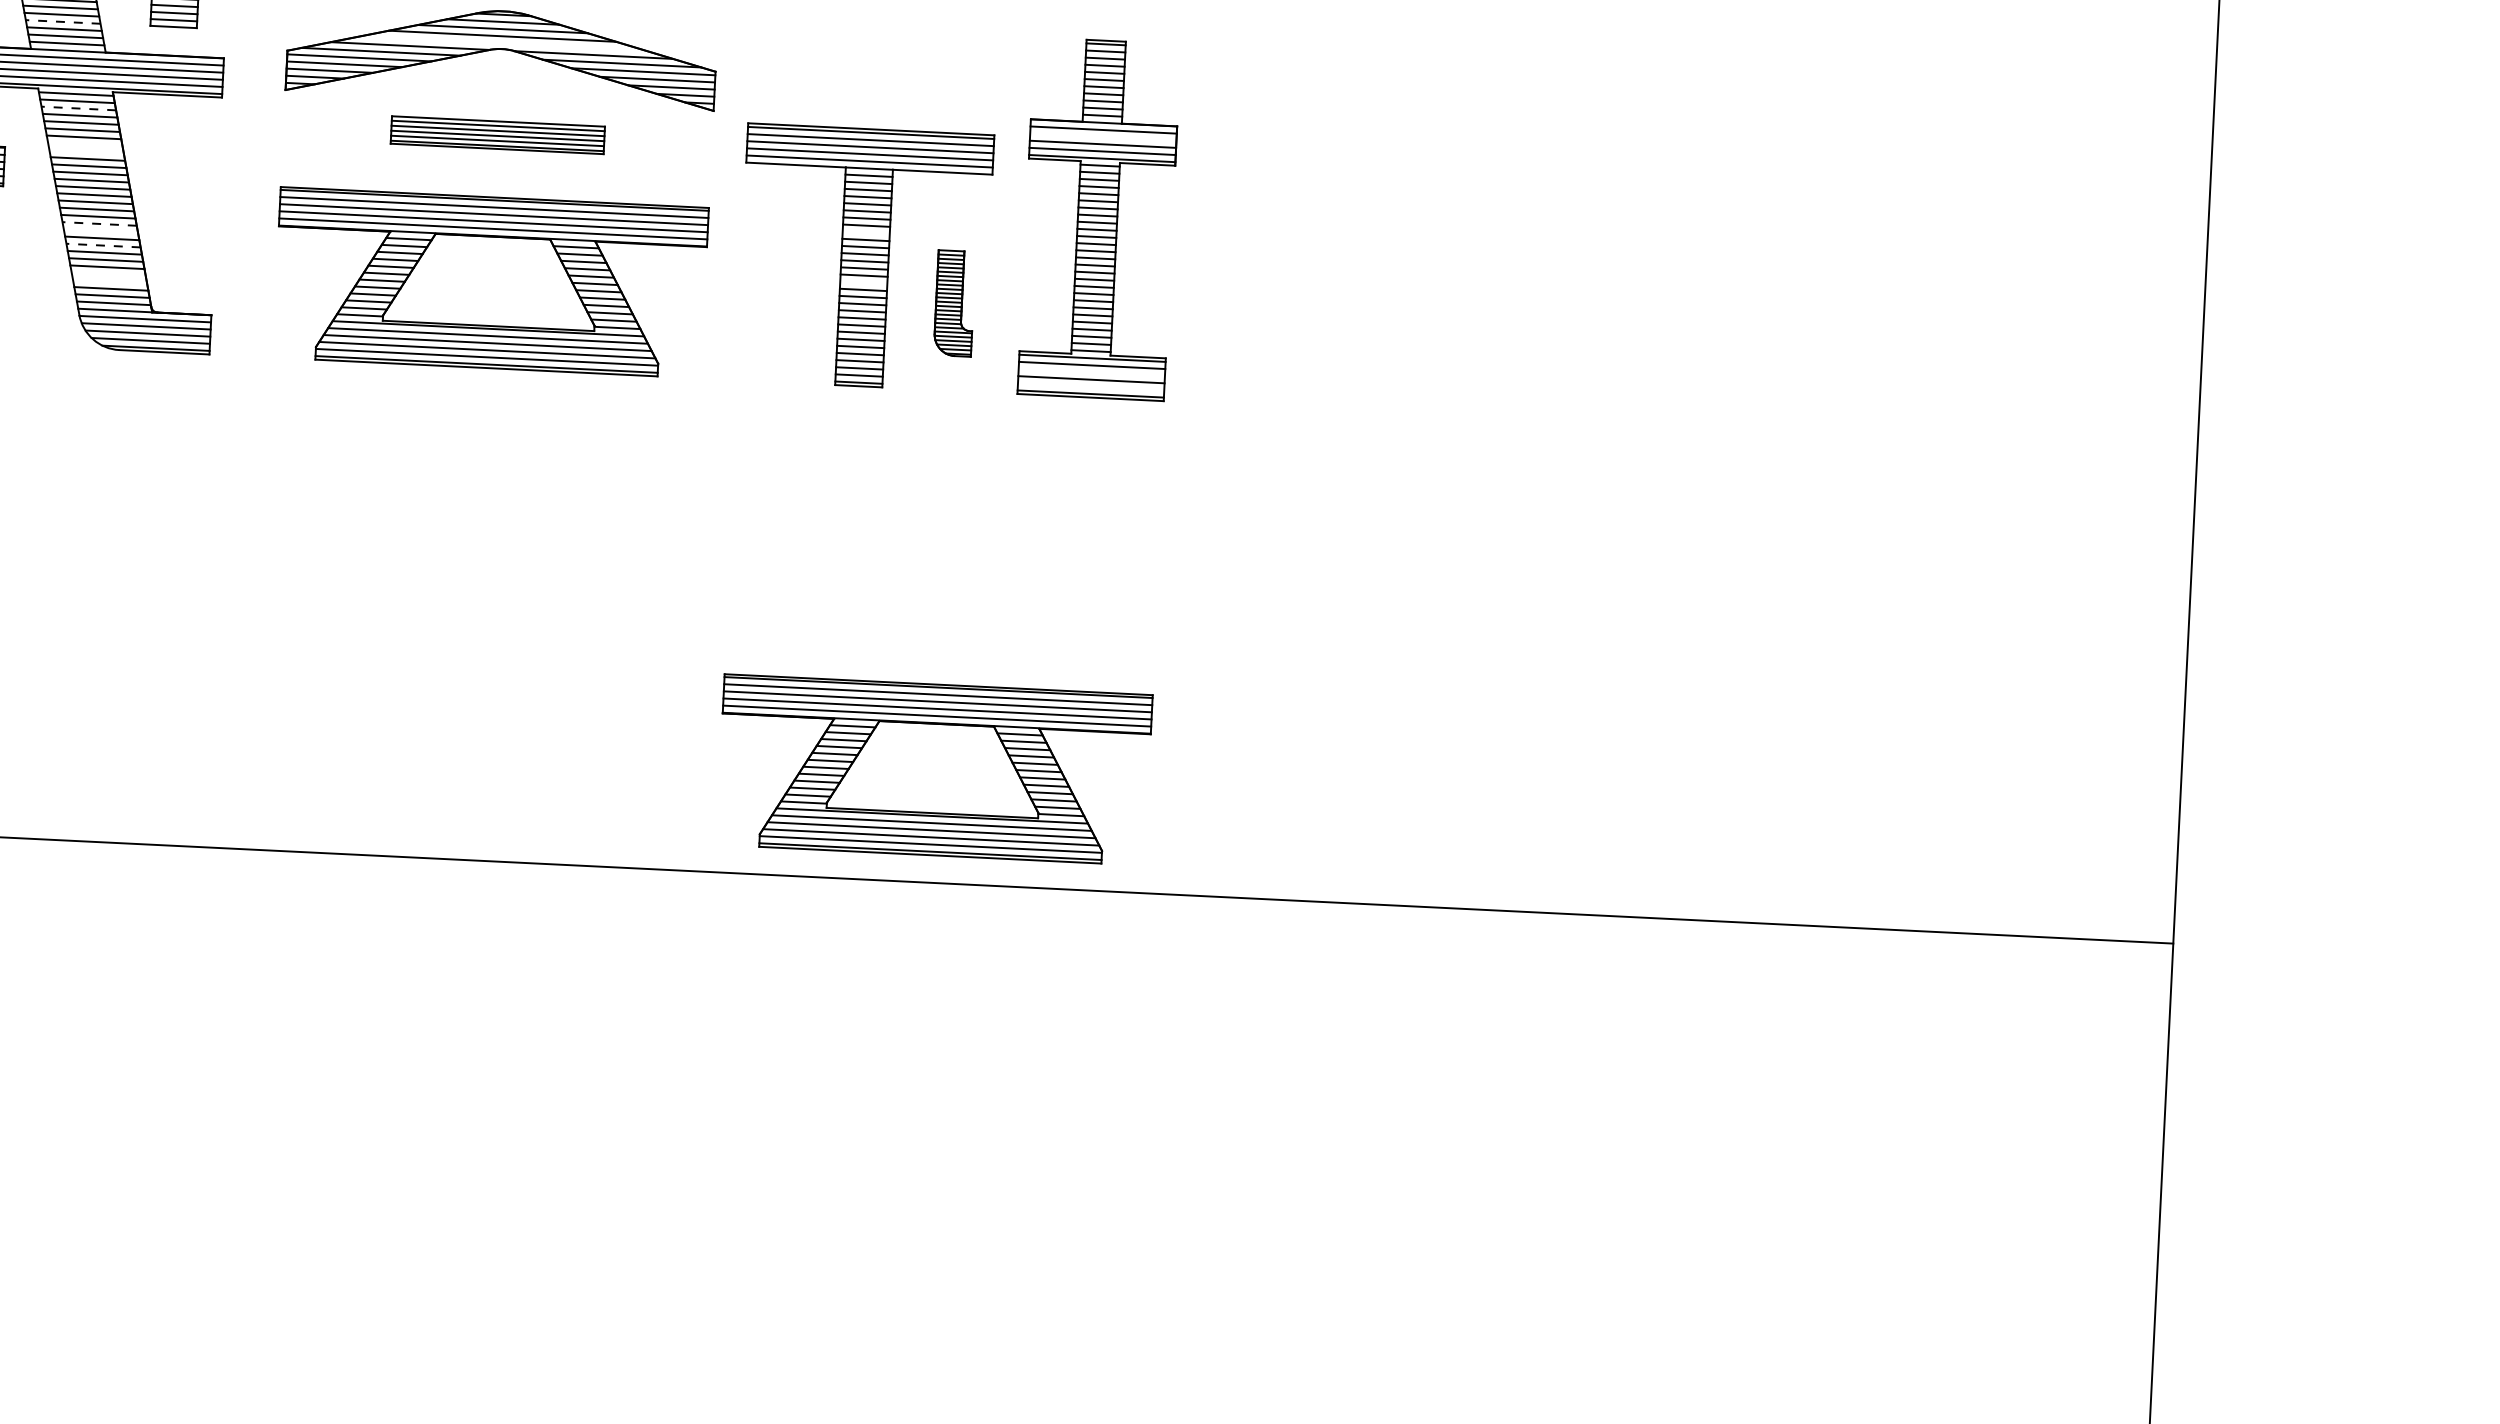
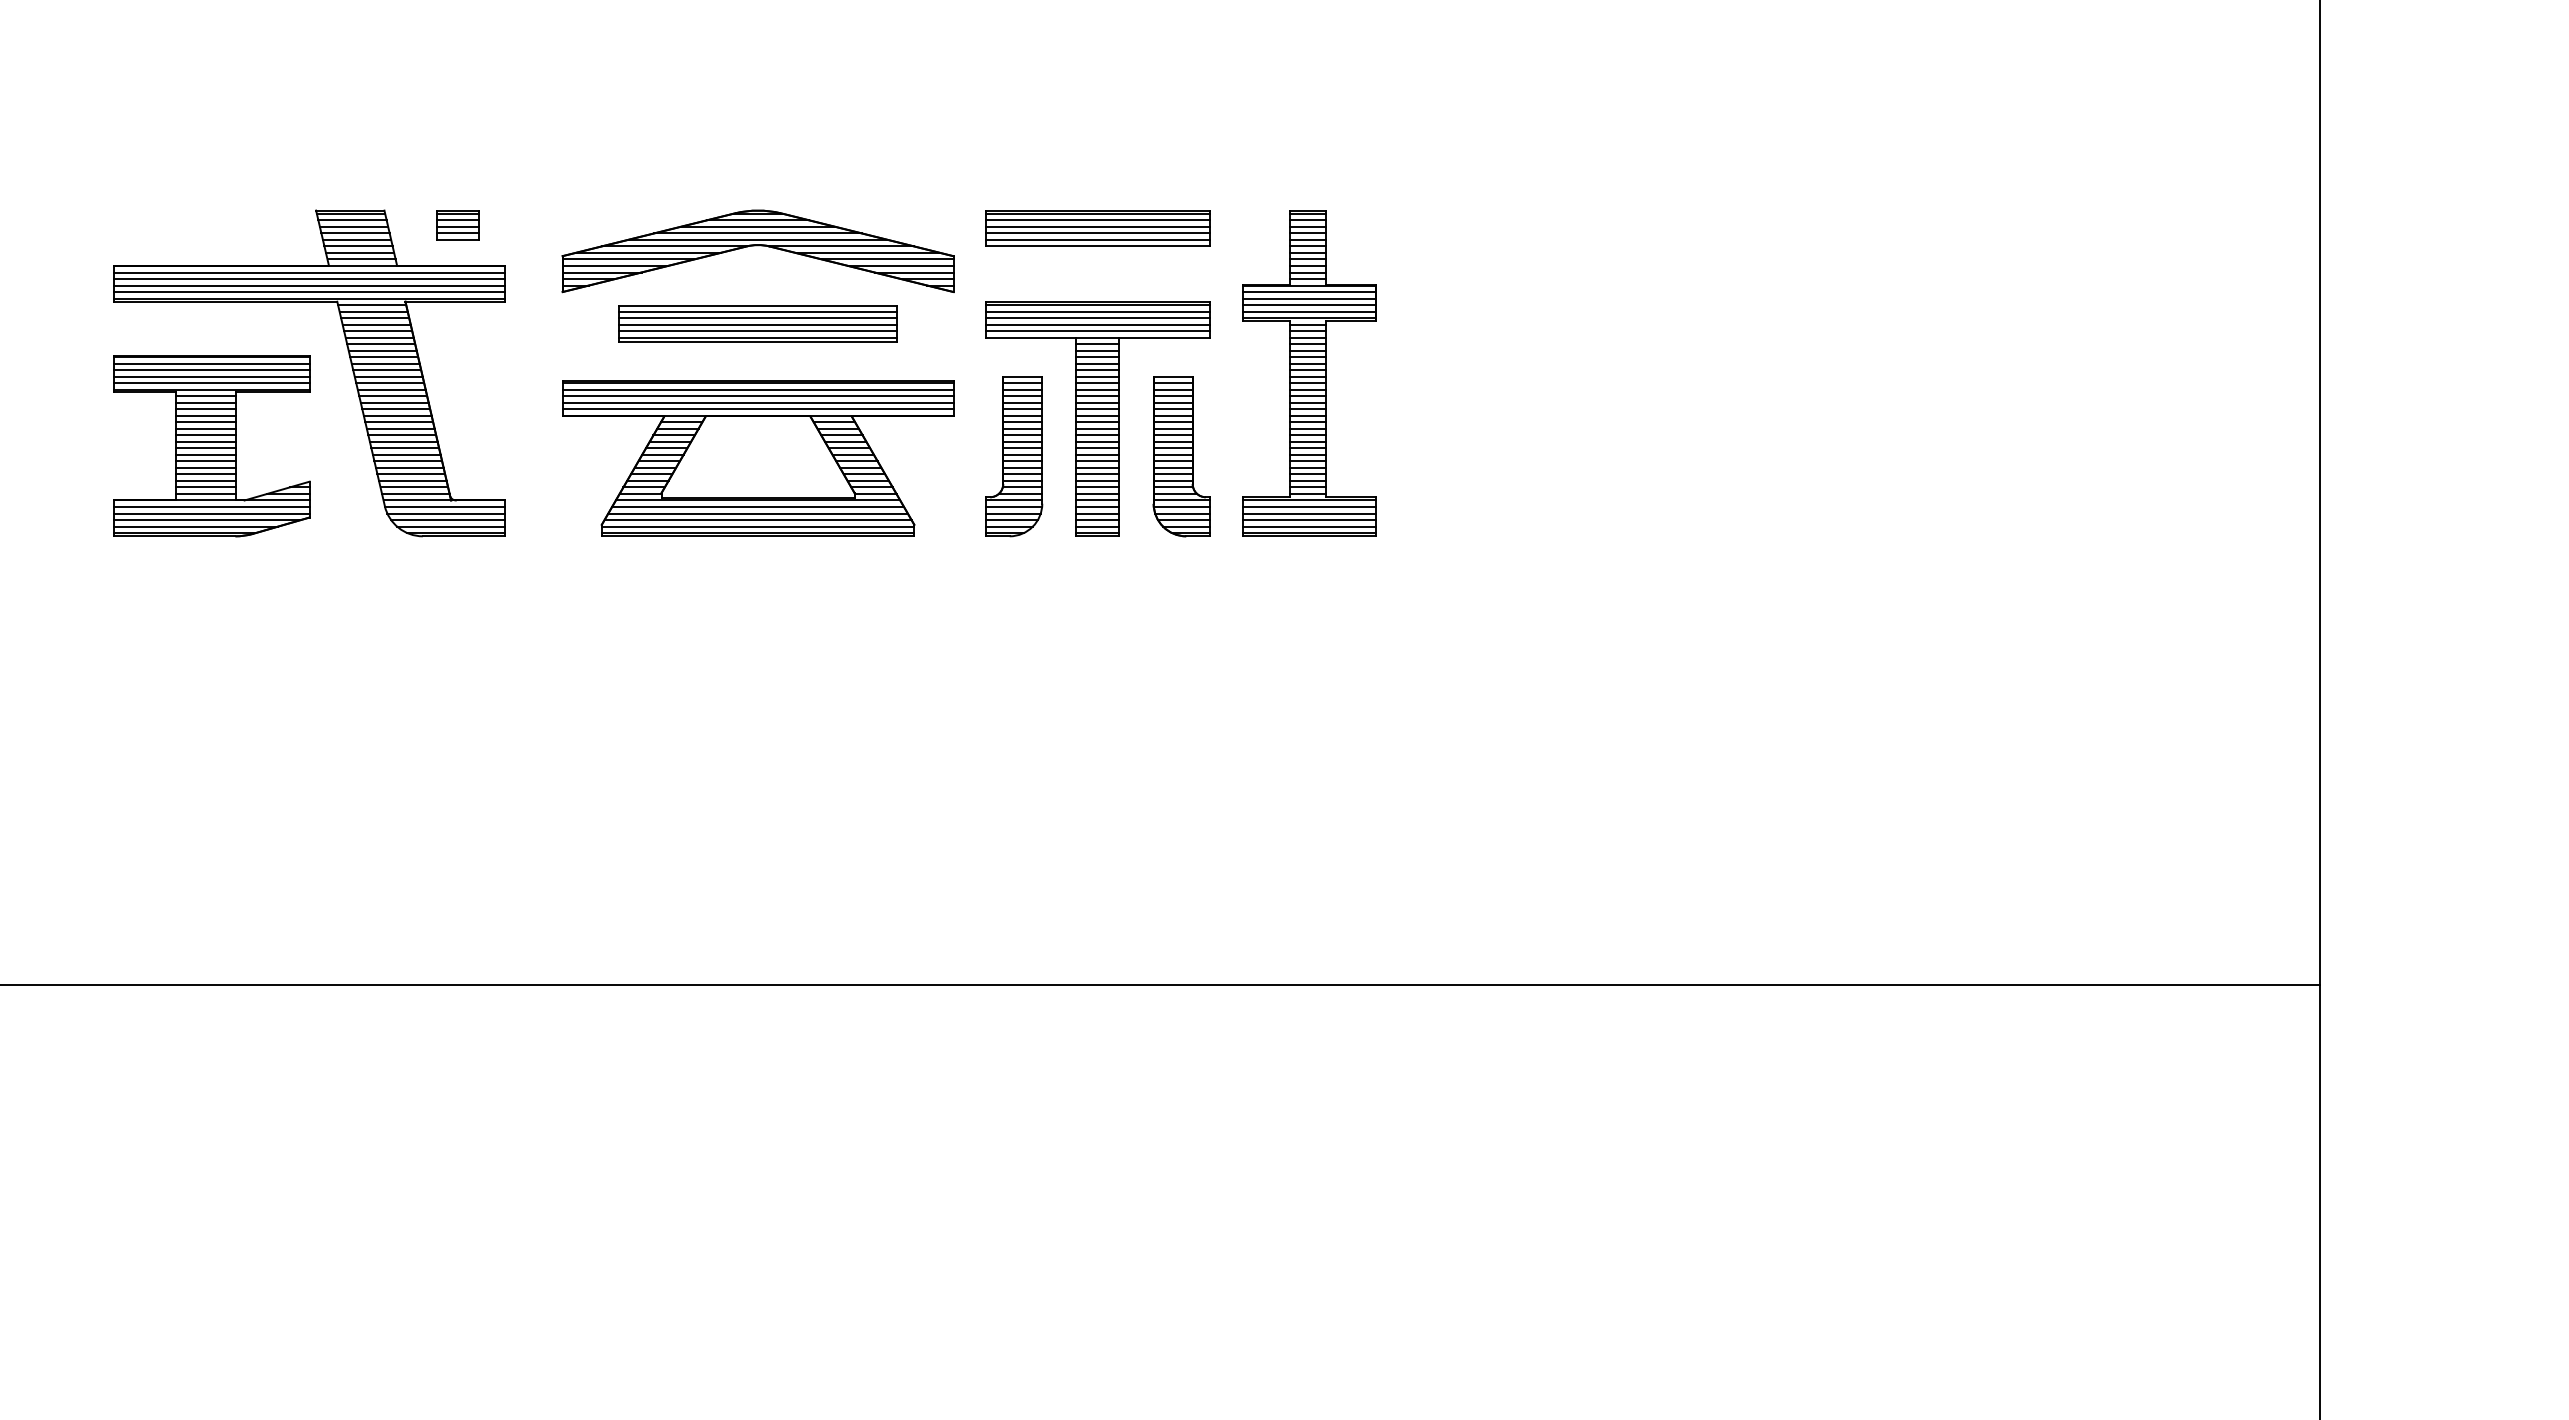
line: (62, 21) -> (356, 239), dashed -> solid
line: (501, 42) -> (757, 239), added
part: (874, 49) -> (1097, 228), added
line: (78, 108) -> (374, 318), dashed -> solid
part: (497, 134) -> (757, 323), size x1.43
line: (1103, 137) -> (1309, 298), added
line: (85, 144) -> (382, 350), added
line: (86, 152) -> (384, 357), added
line: (99, 224) -> (399, 422), dashed -> solid
line: (100, 230) -> (400, 428), added
line: (865, 233) -> (1097, 396), added
line: (103, 245) -> (403, 441), dashed -> solid
line: (108, 273) -> (409, 467), added
line: (110, 281) -> (411, 474), added
line: (863, 282) -> (1097, 441), added
part: (771, 294) -> (1014, 456), added
part: (954, 303) -> (1181, 456), size x1.67
line: (1091, 372) -> (1309, 513), added
line: (1090, 386) -> (1309, 526), added
part: (934, 770) -> (1184, 882), removed

